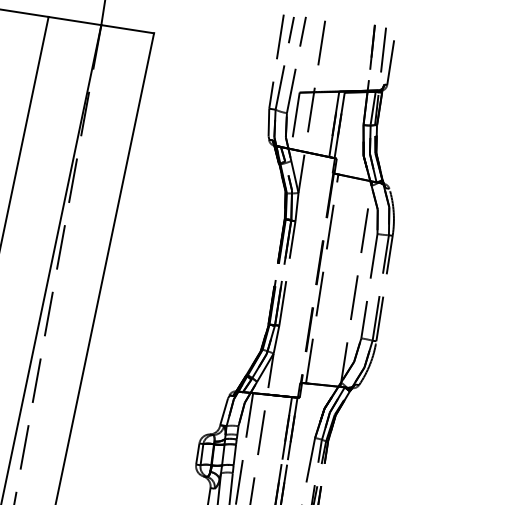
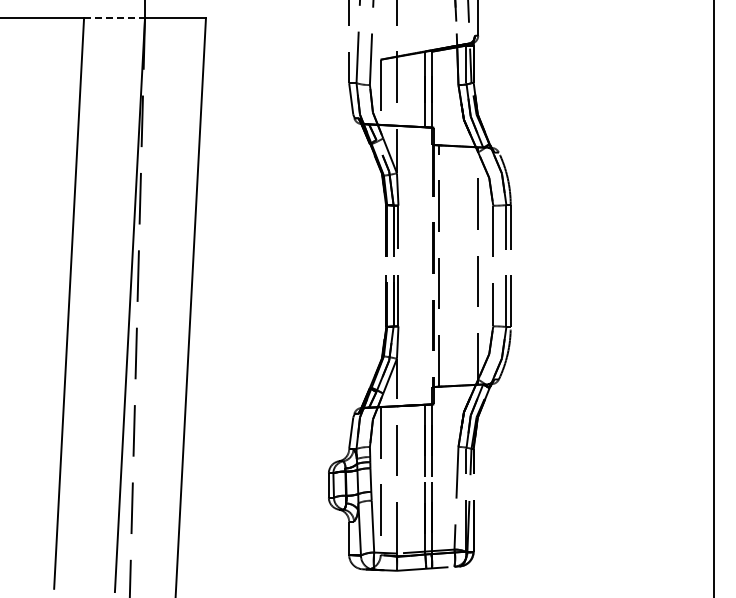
line: (75, 21) -> (115, 18), solid -> dashed

